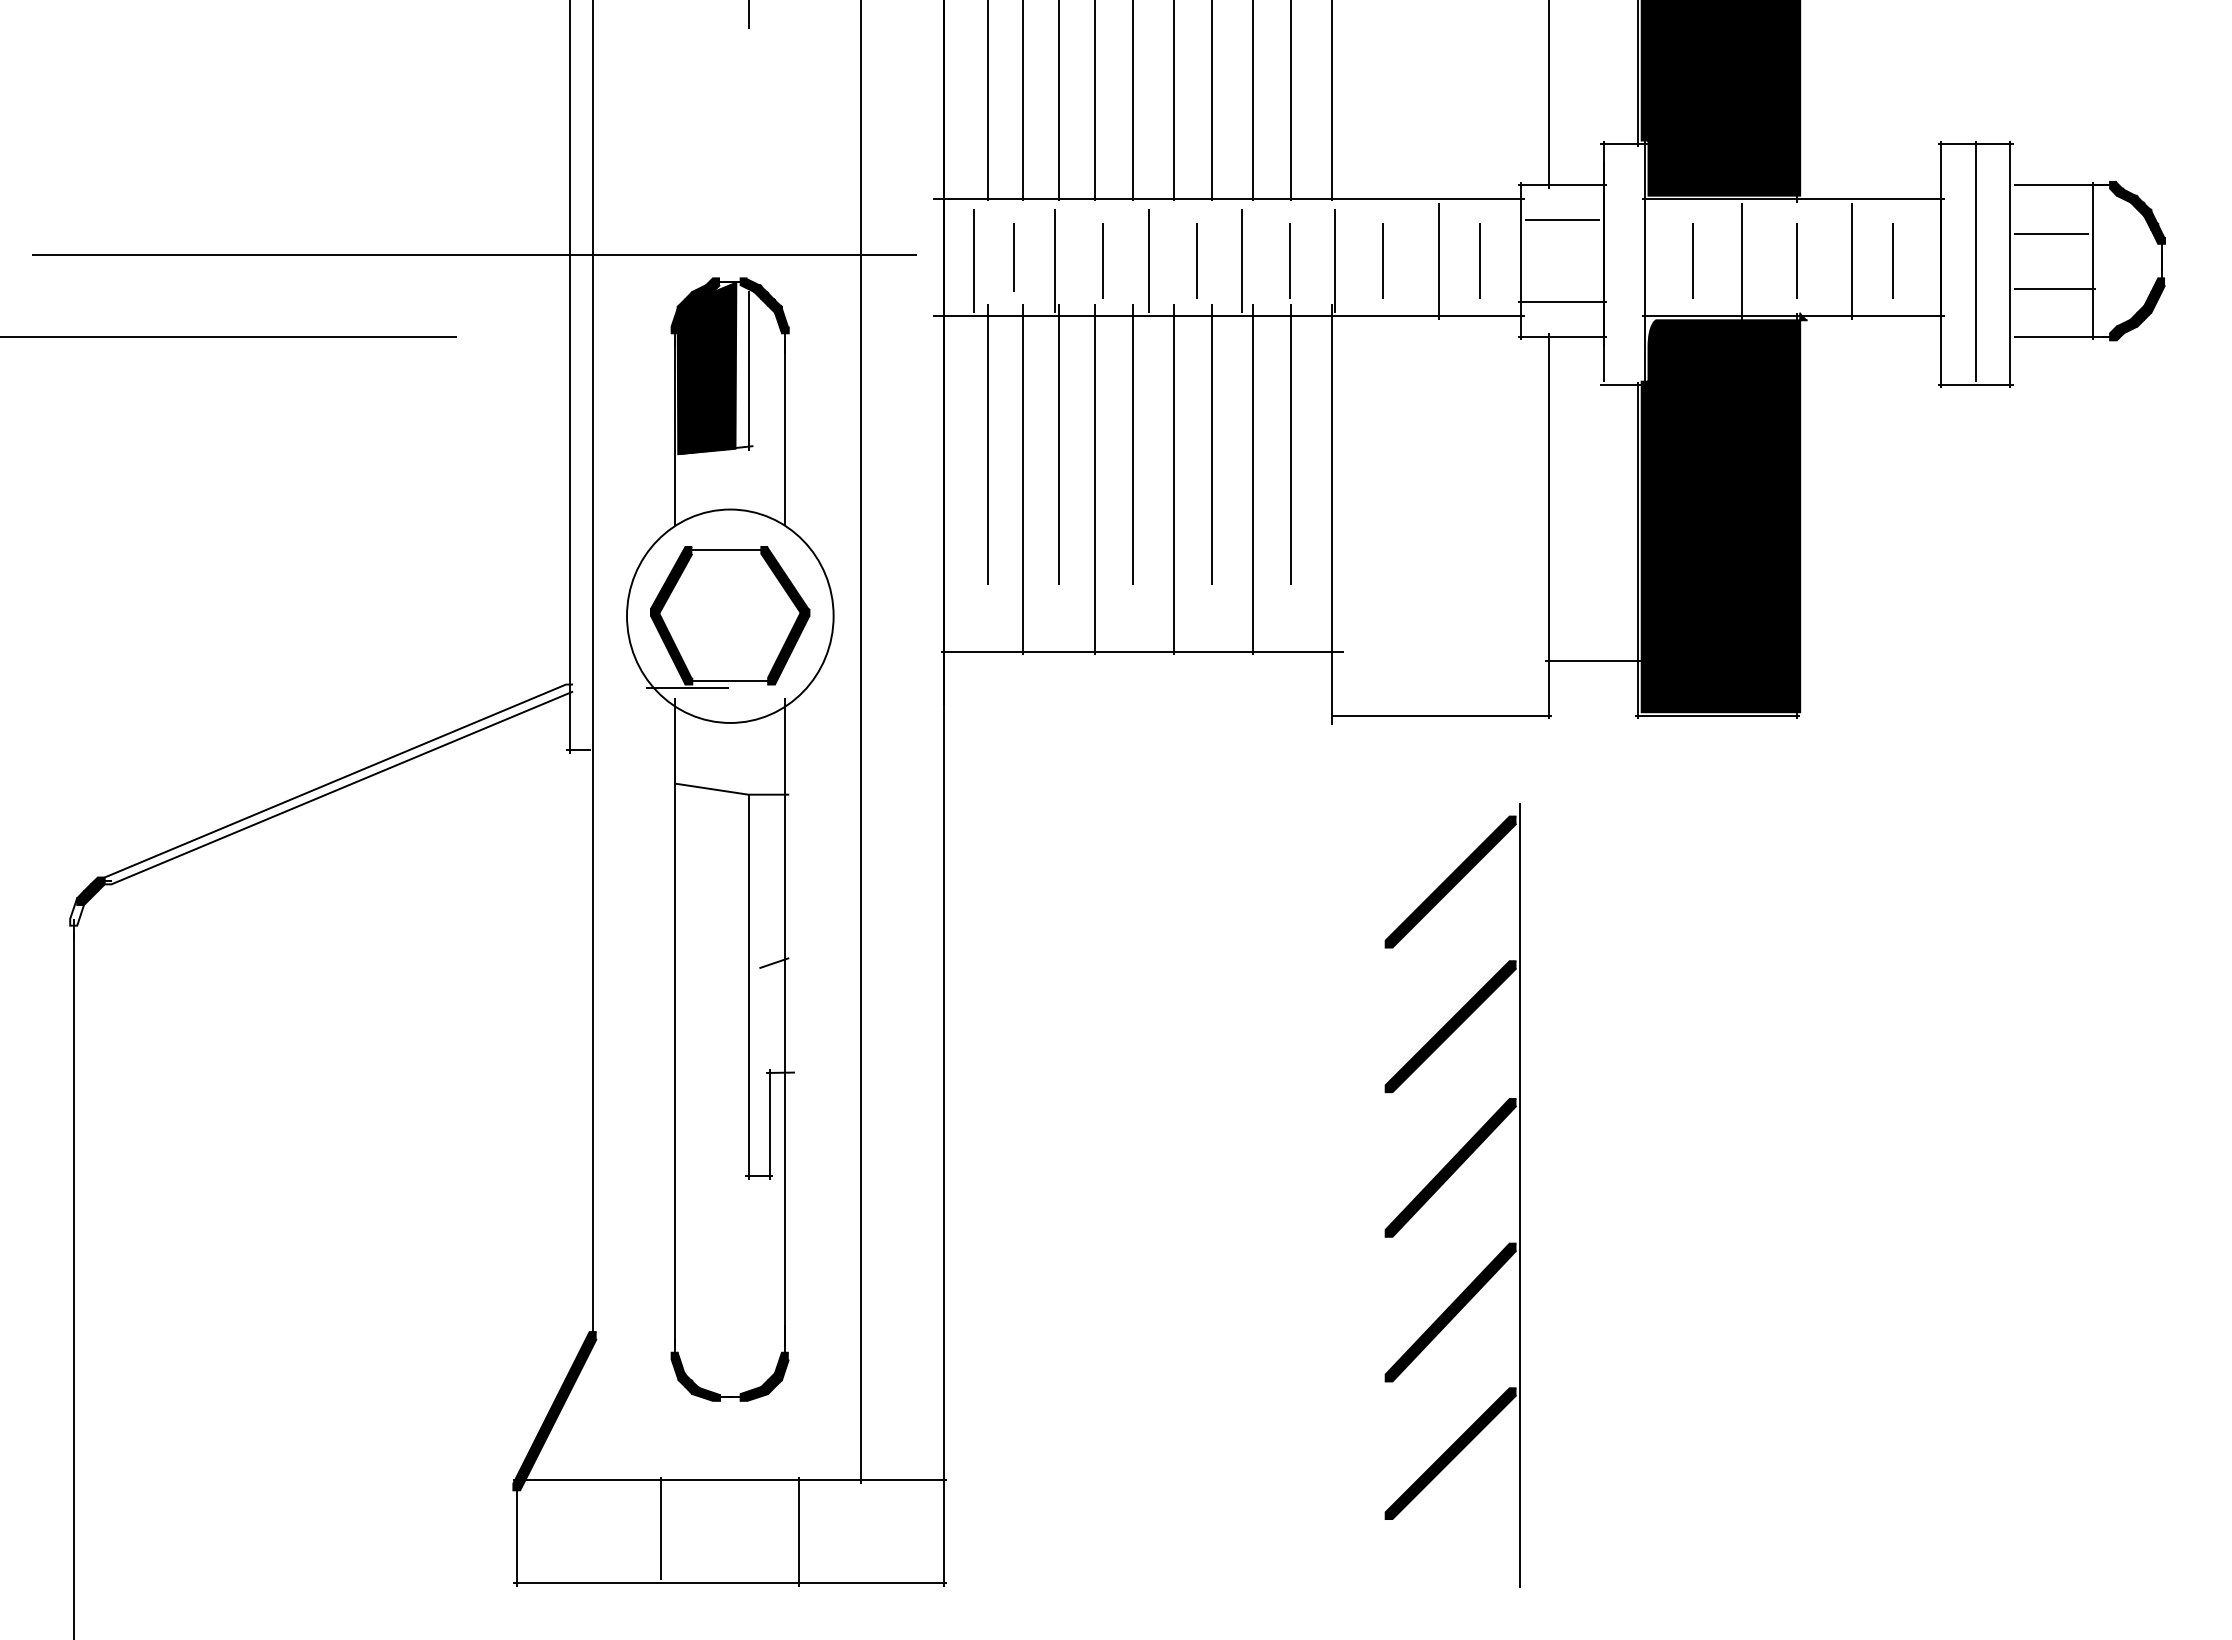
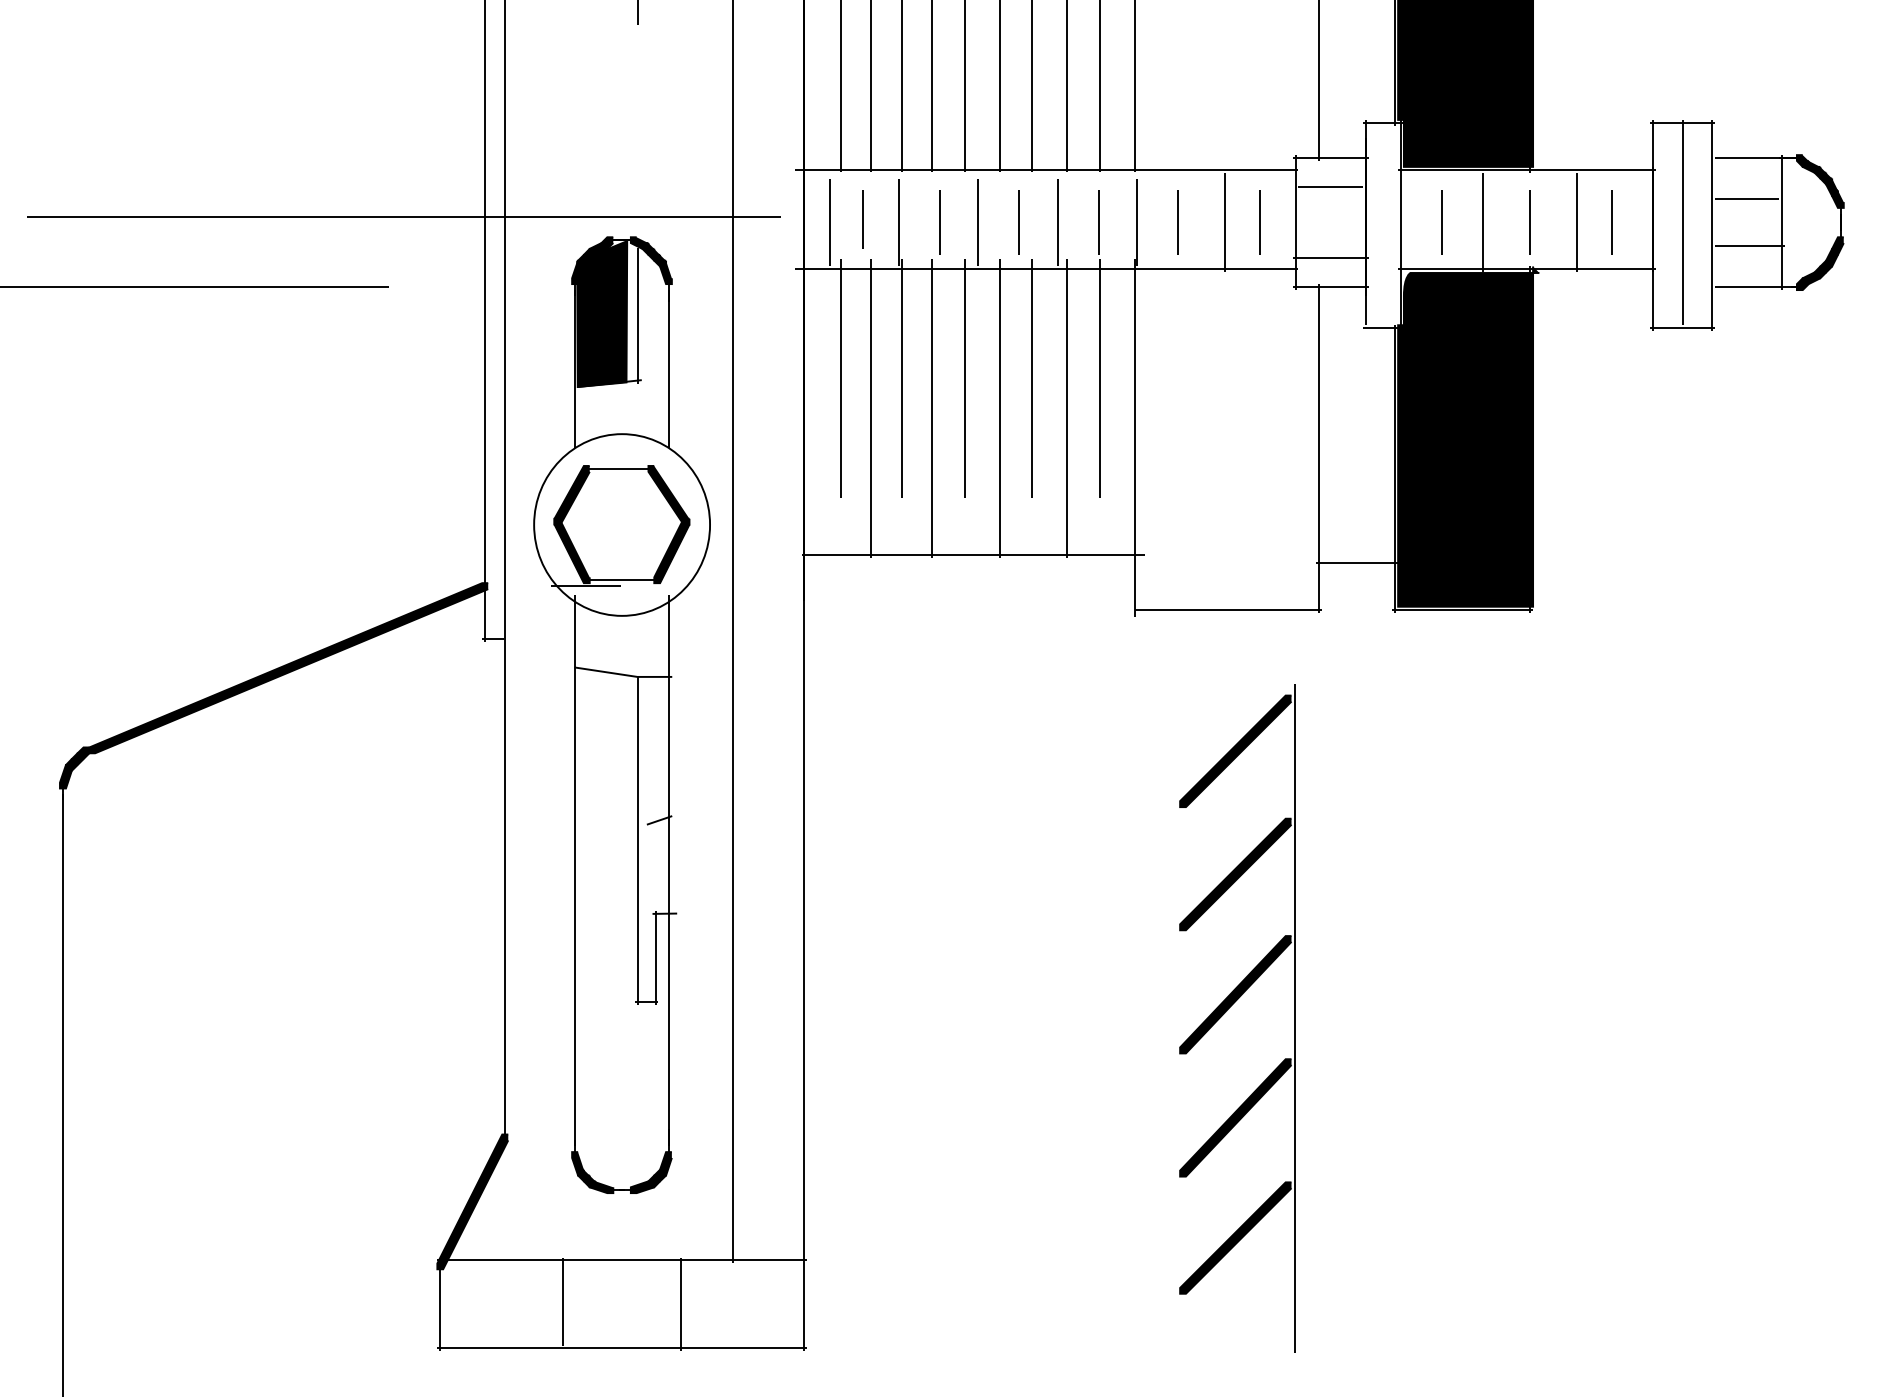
fill: (338, 784) -> (288, 668), added
fill: (77, 911) -> (66, 776), added

